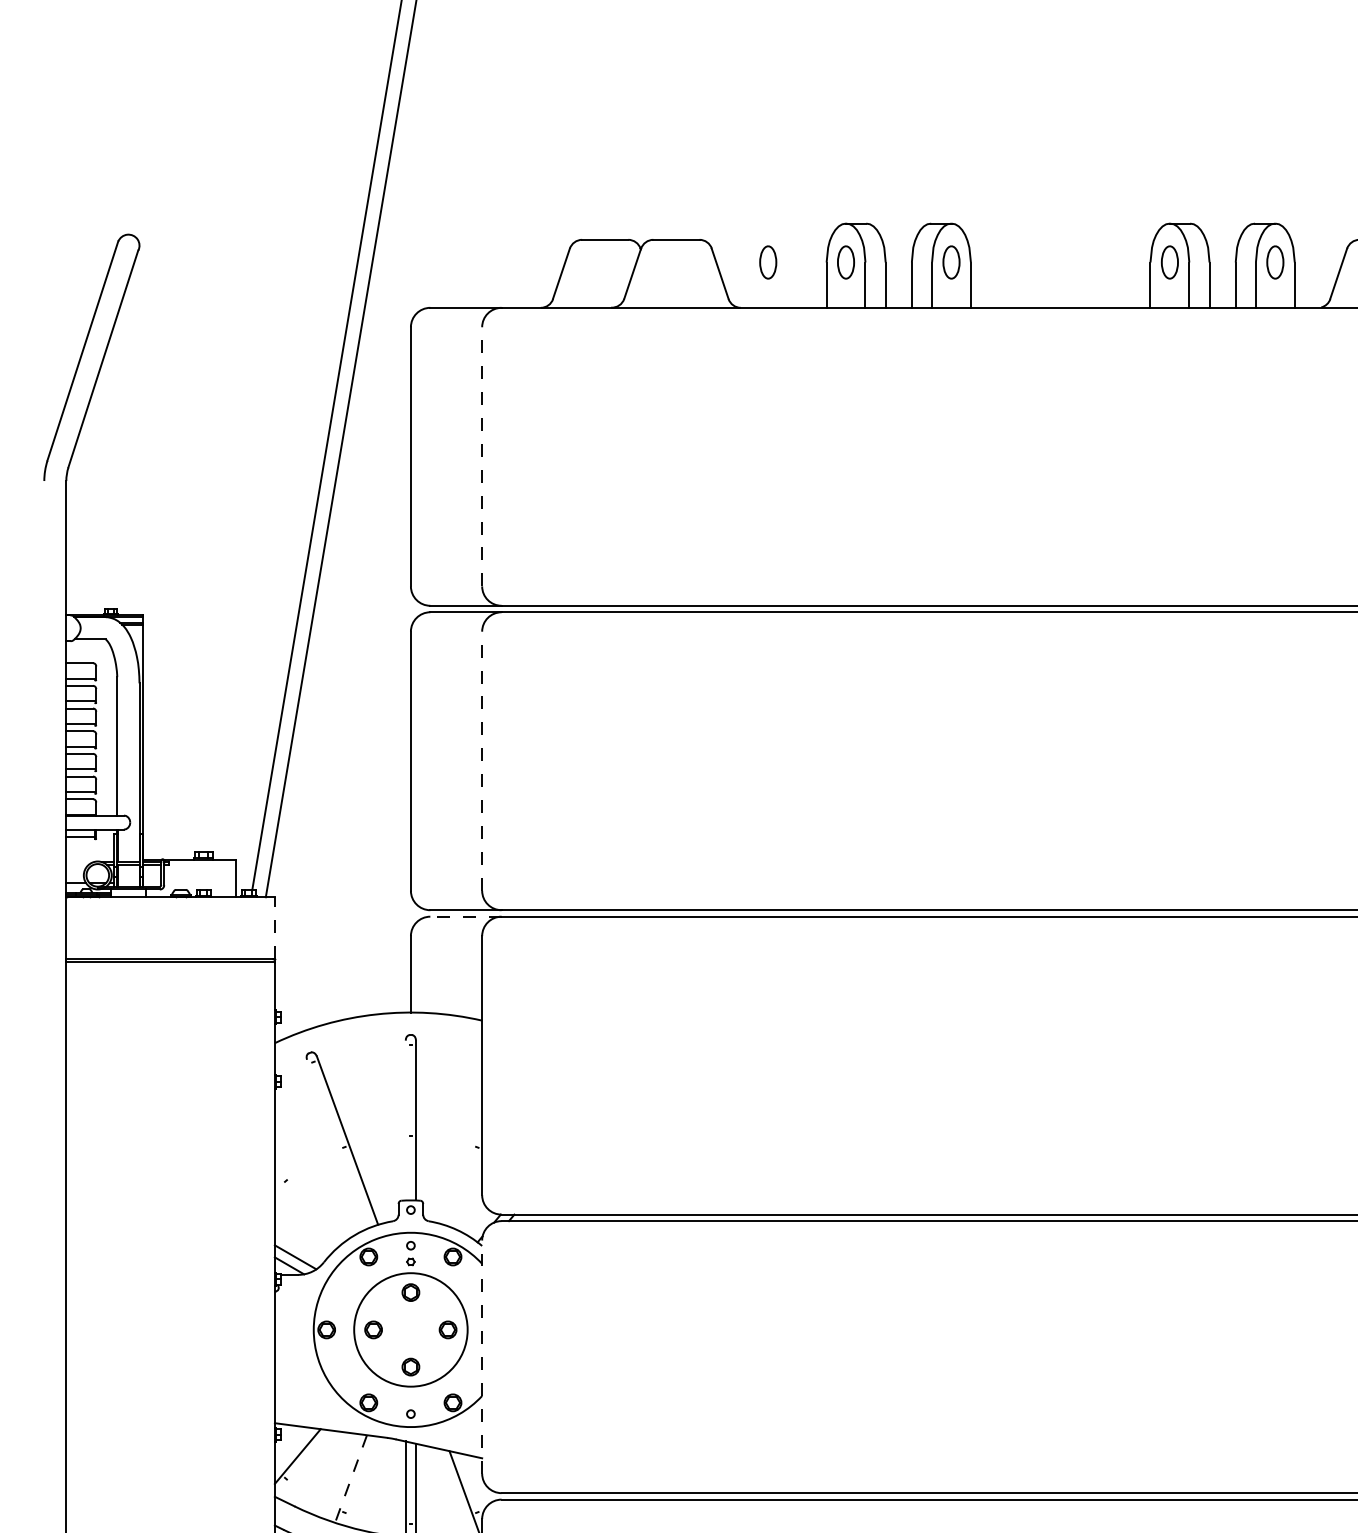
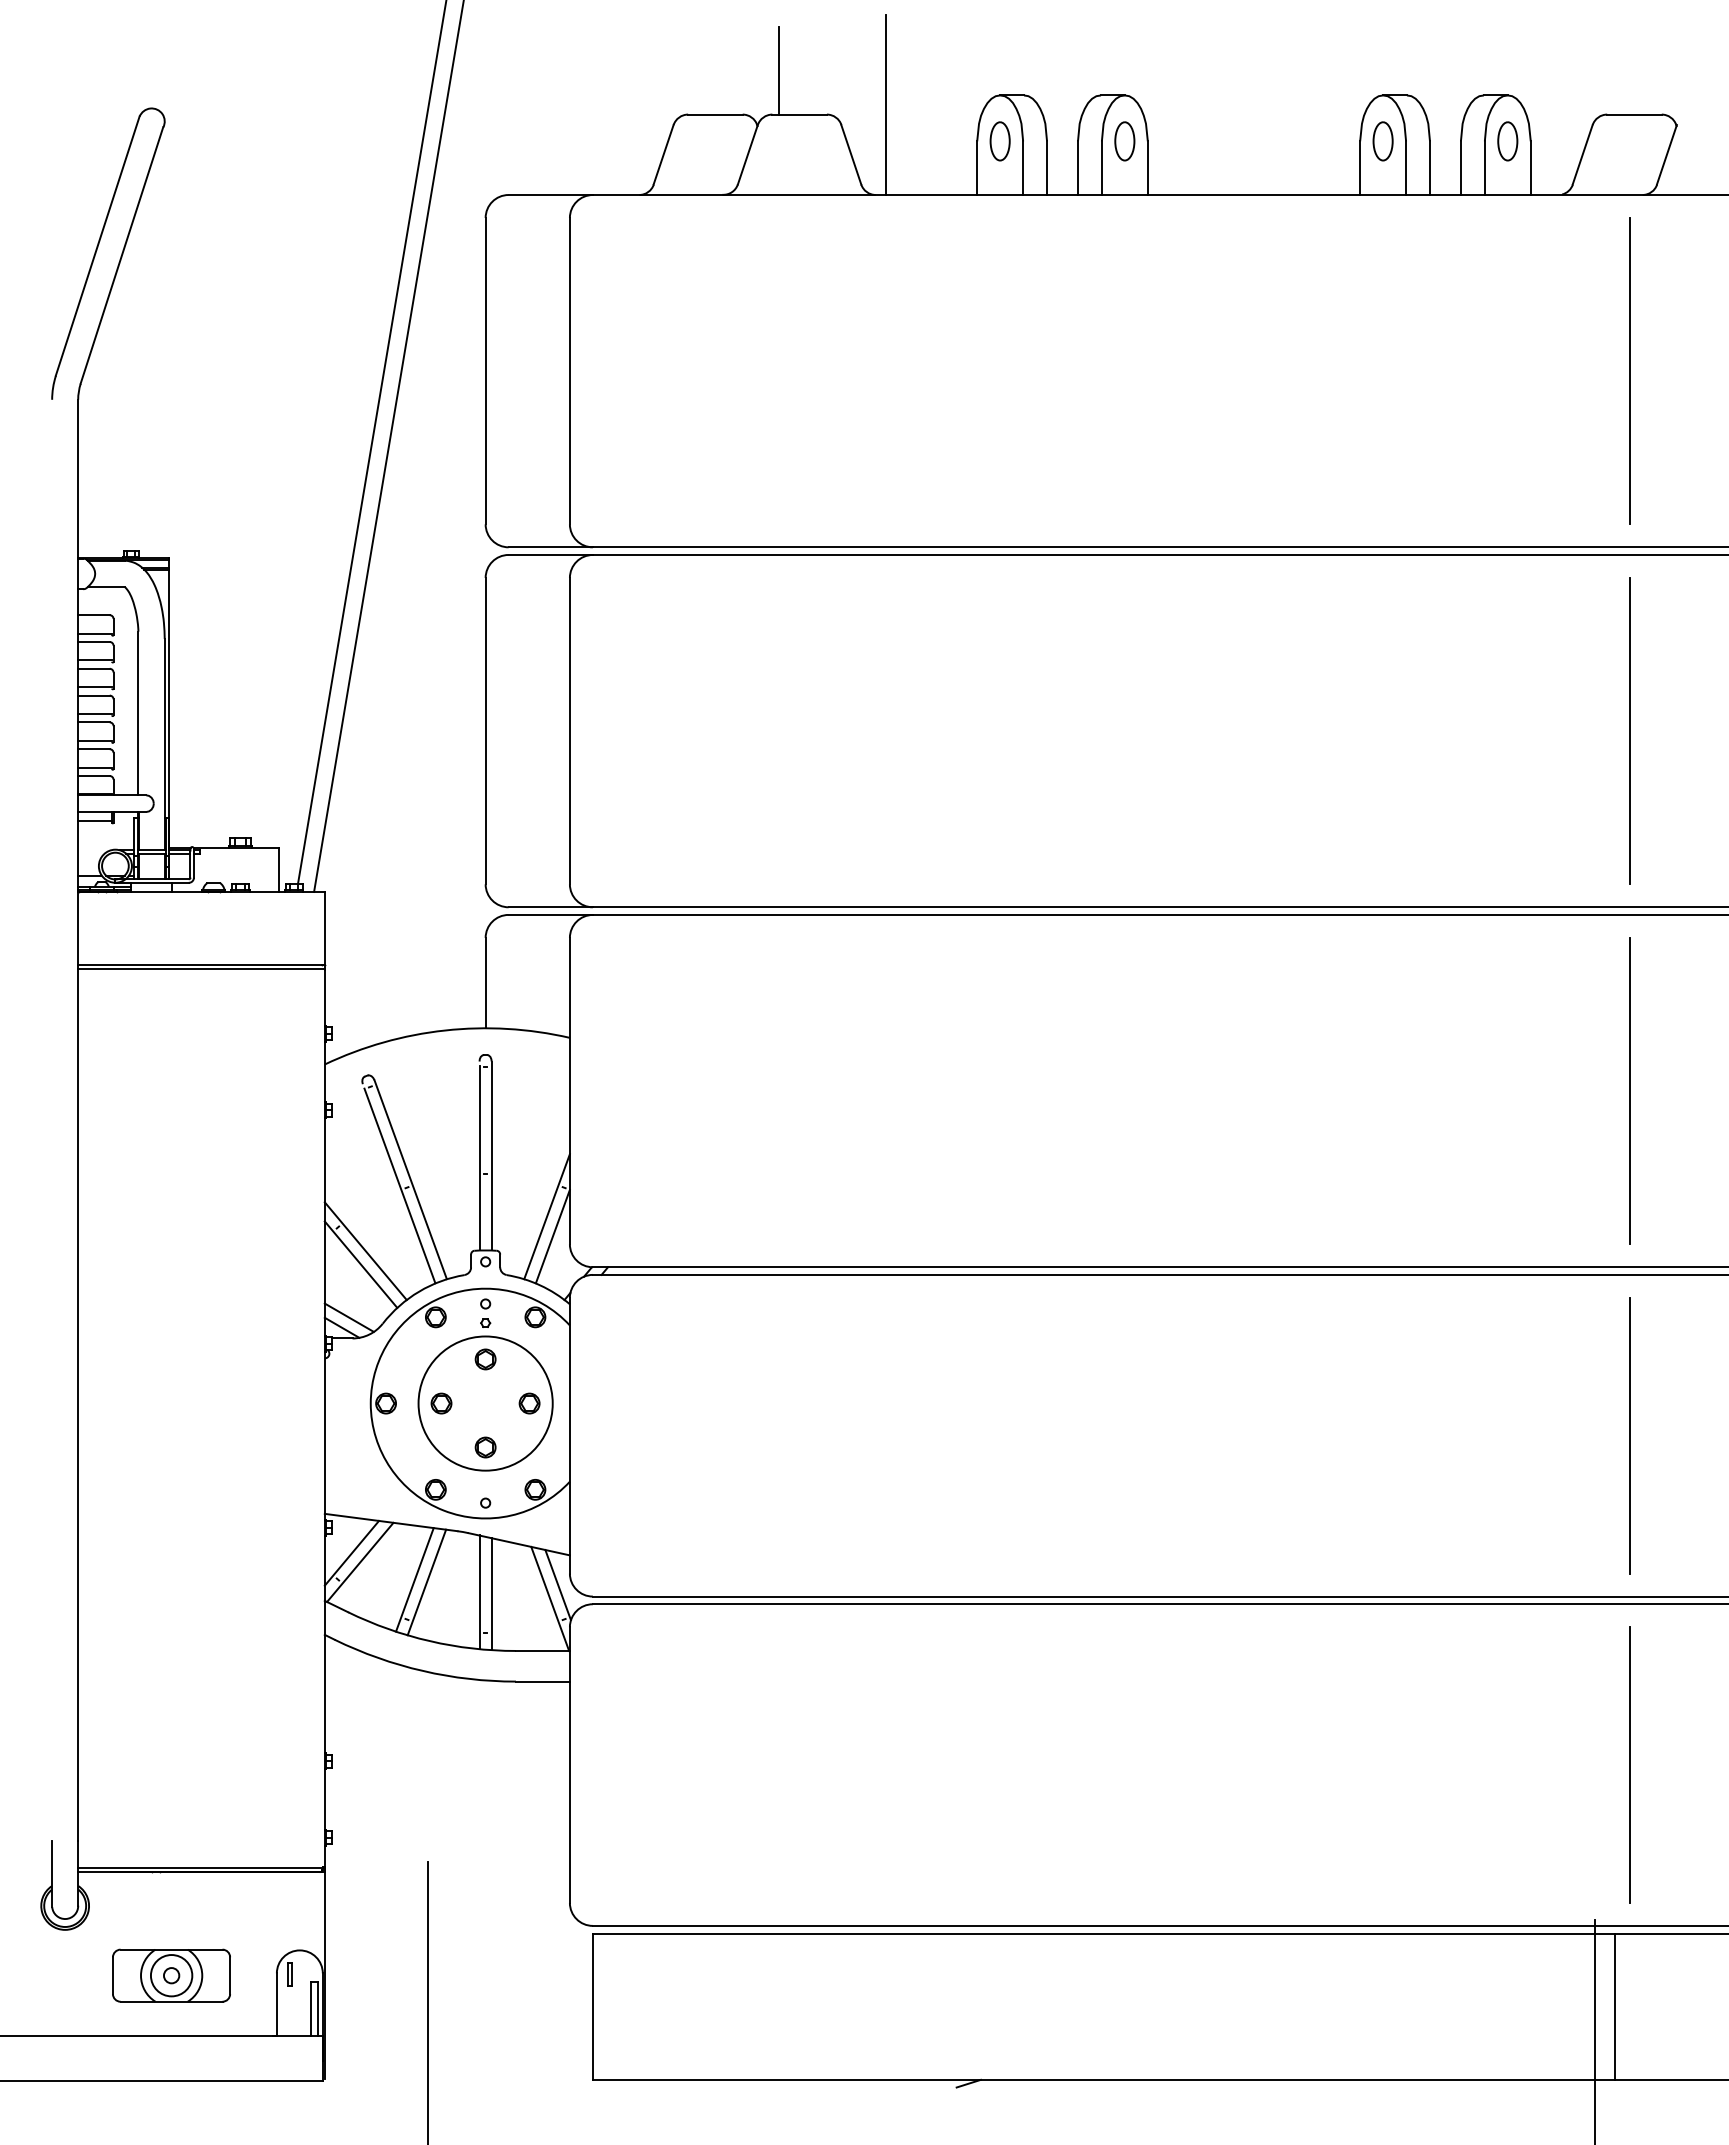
line: (658, 202) -> (778, 70), added
line: (749, 231) -> (886, 104), added
part: (767, 262) -> (907, 141), removed
line: (481, 456) -> (569, 370), dashed -> solid
line: (481, 760) -> (569, 730), dashed -> solid
line: (465, 916) -> (550, 914), dashed -> solid
line: (274, 927) -> (324, 927), dashed -> solid
line: (405, 1122) -> (479, 1158), added
line: (338, 1145) -> (399, 1185), added
line: (462, 1171) -> (546, 1216), added
line: (467, 1188) -> (552, 1236), added
line: (309, 1201) -> (365, 1251), added
line: (305, 1212) -> (360, 1264), added
line: (481, 1356) -> (569, 1435), dashed -> solid
line: (305, 1463) -> (360, 1561), added
line: (350, 1479) -> (414, 1580), dashed -> solid
line: (360, 1481) -> (426, 1582), added
line: (471, 1483) -> (557, 1585), added

